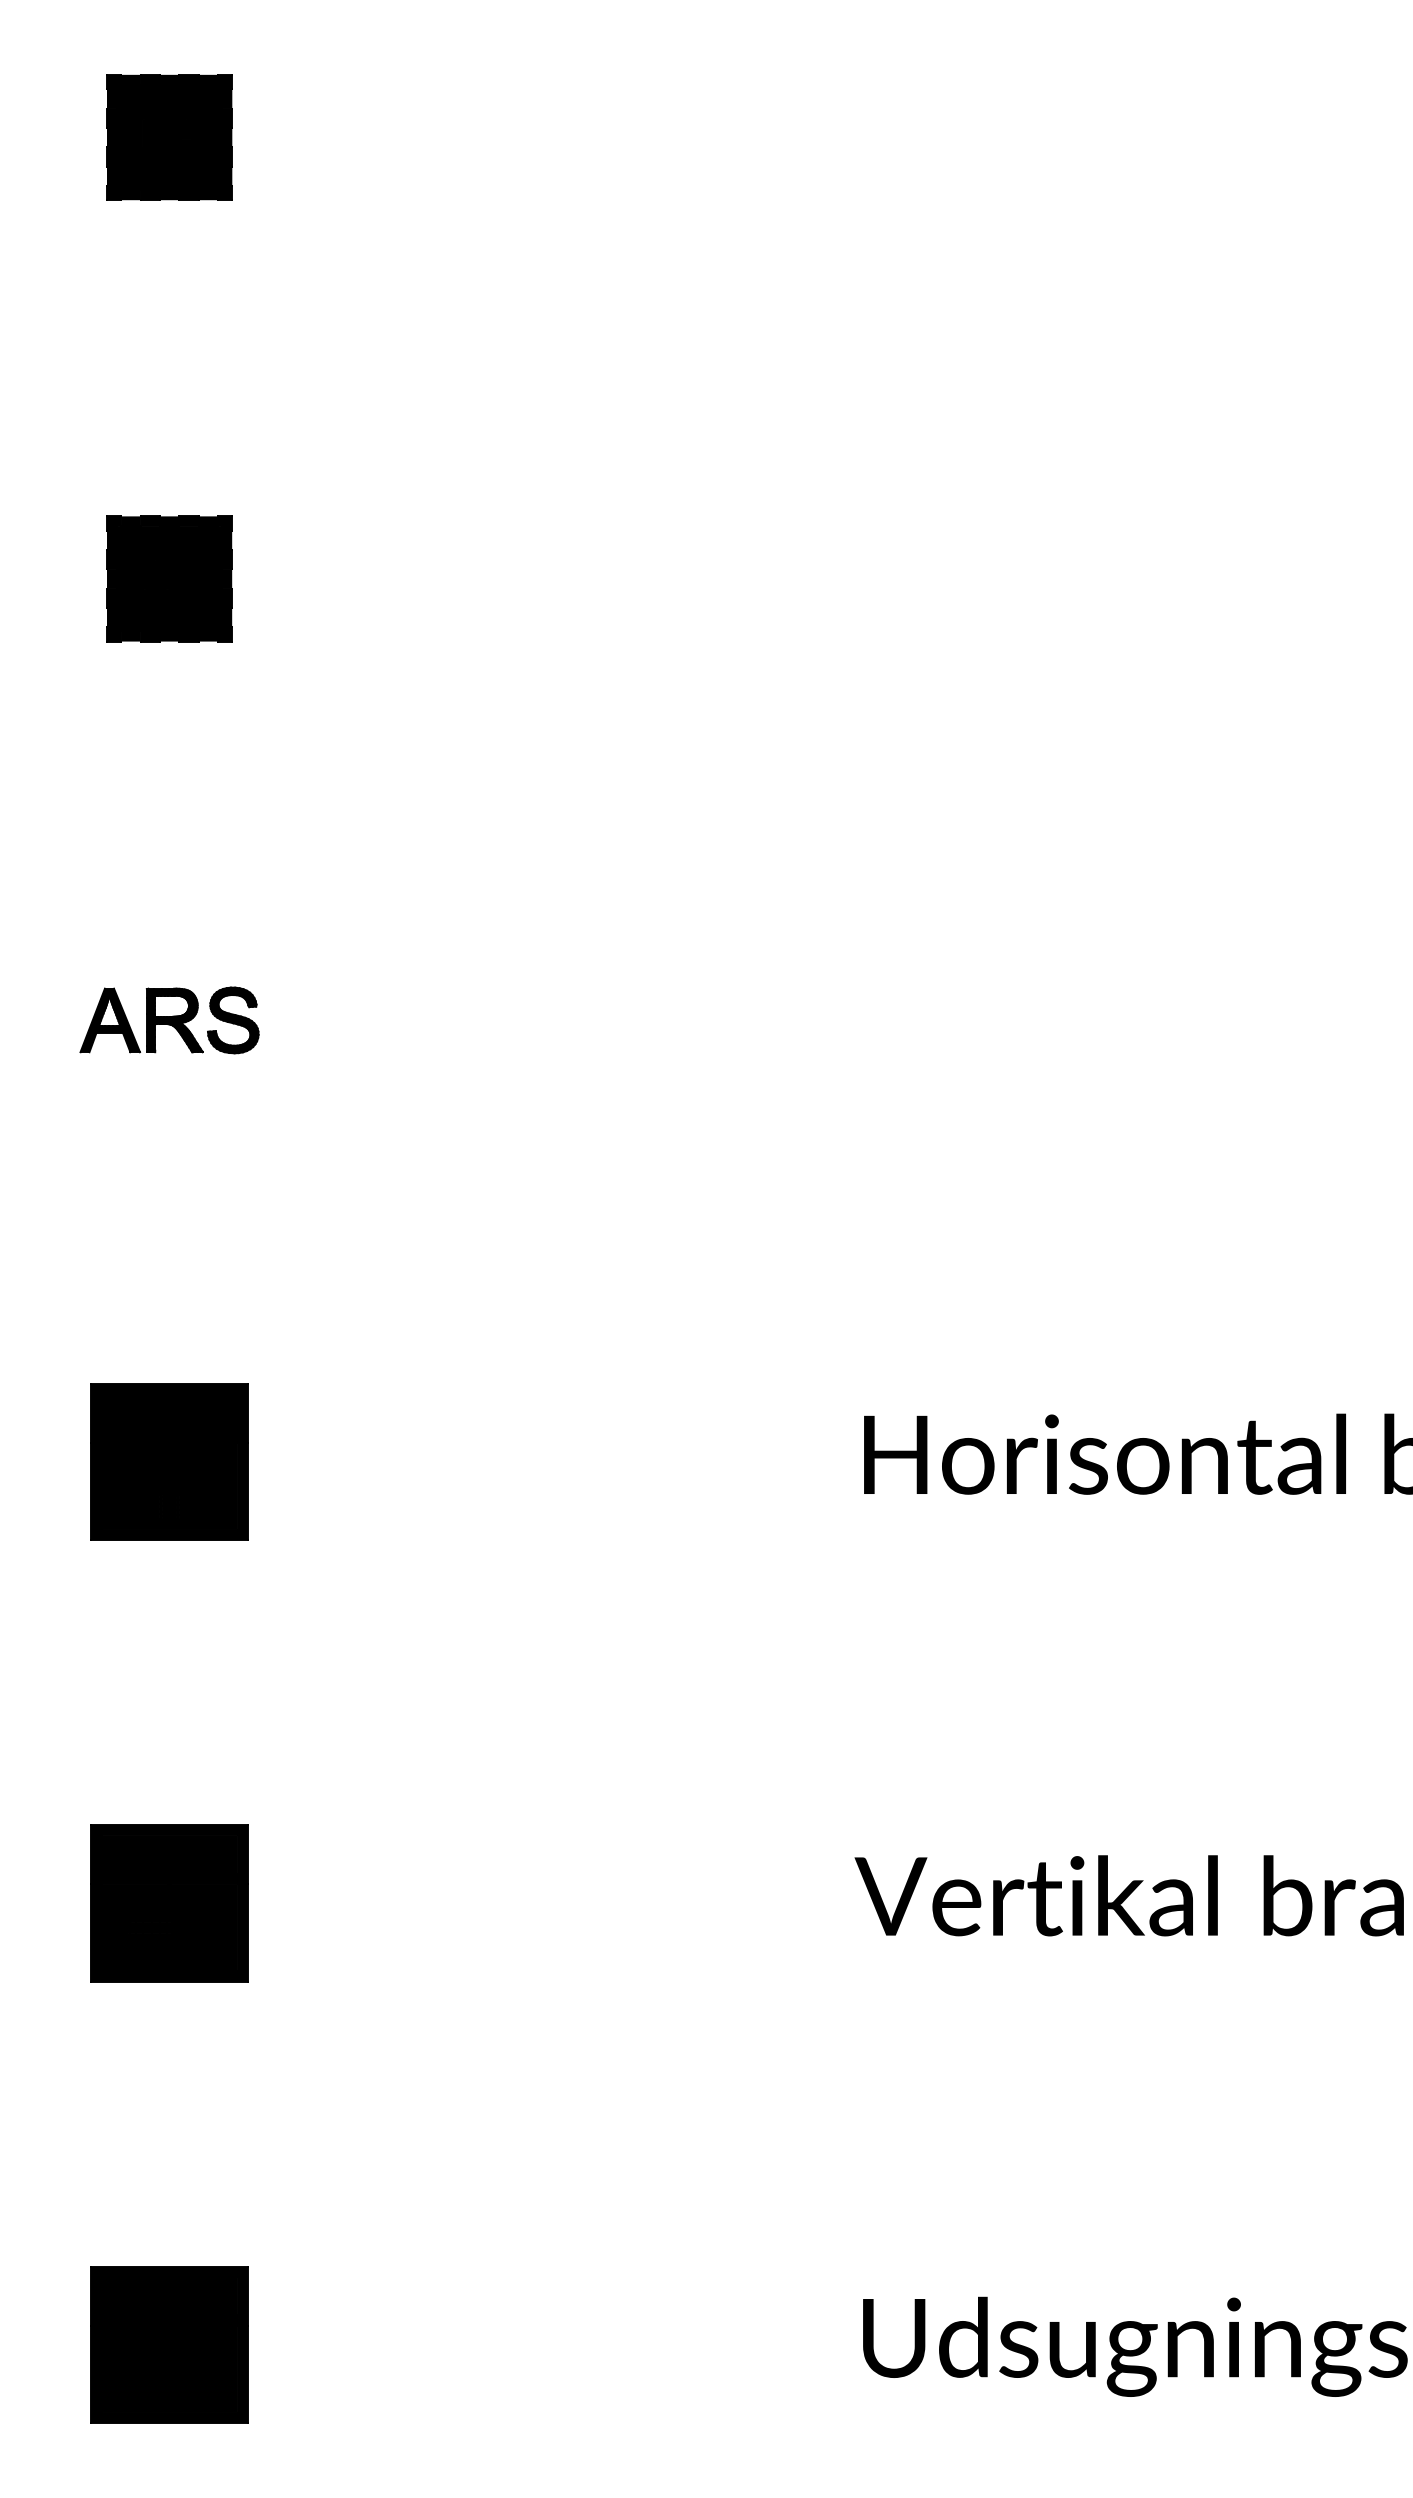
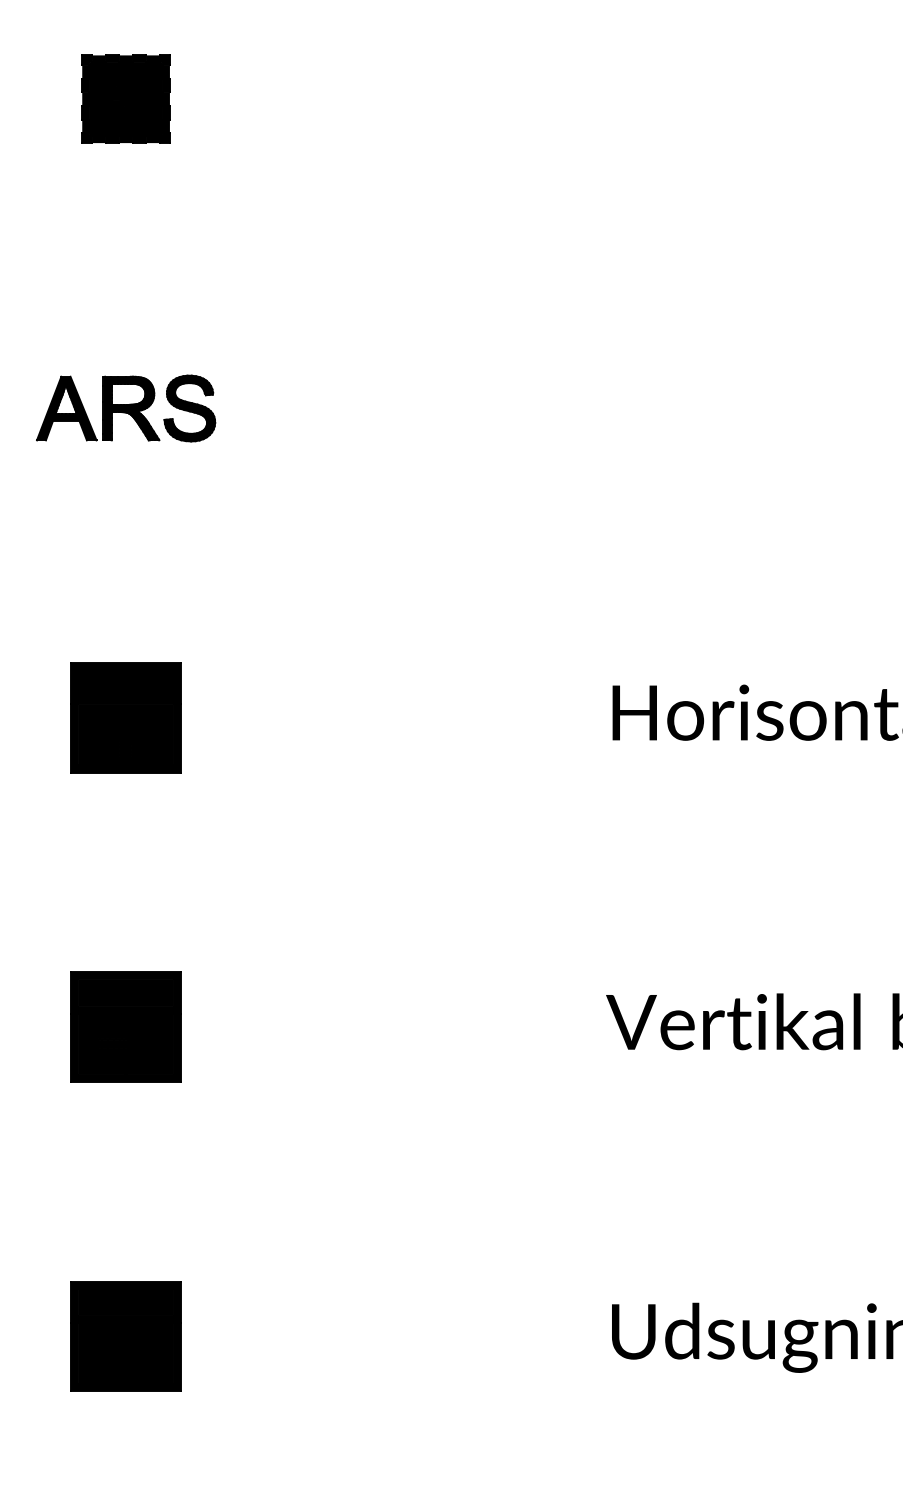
part: (169, 1020) -> (126, 408), size x1.43

